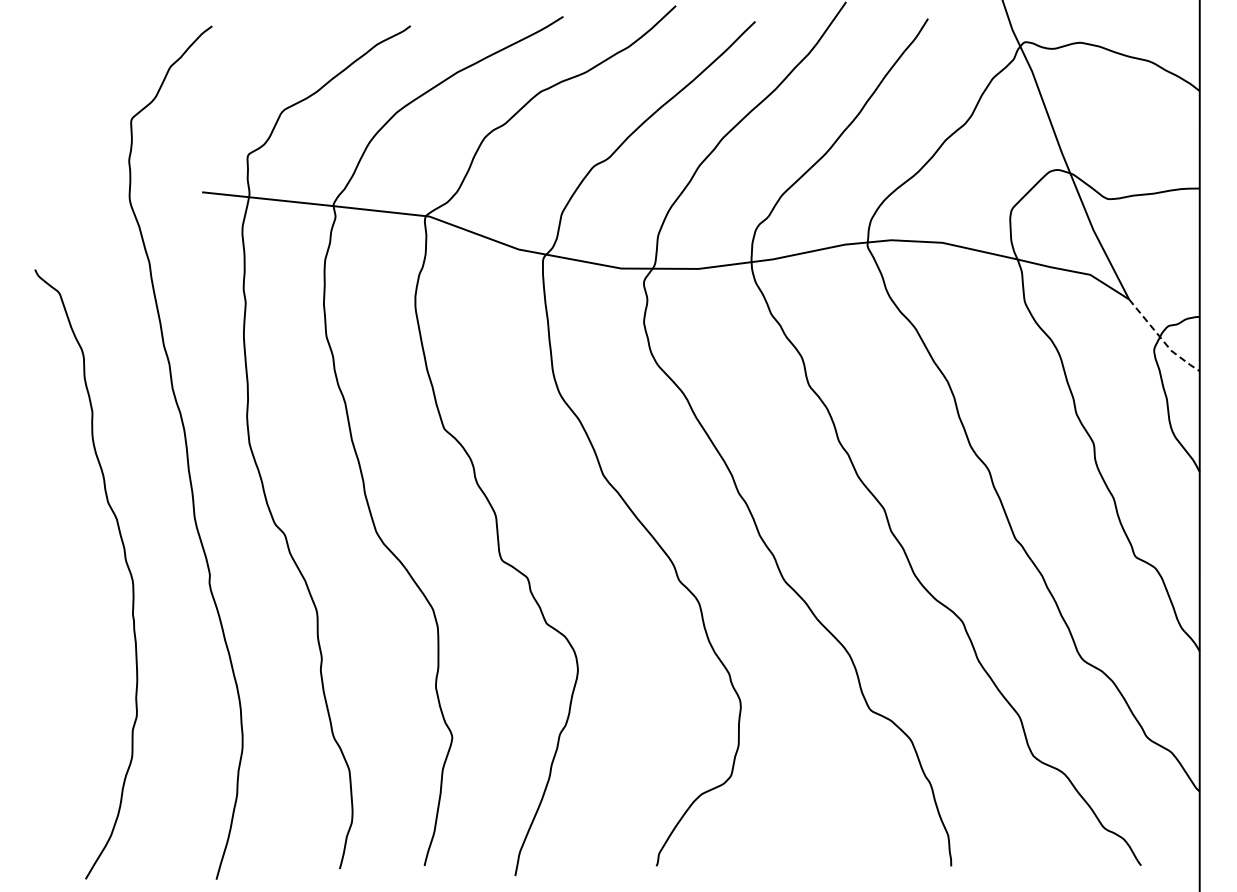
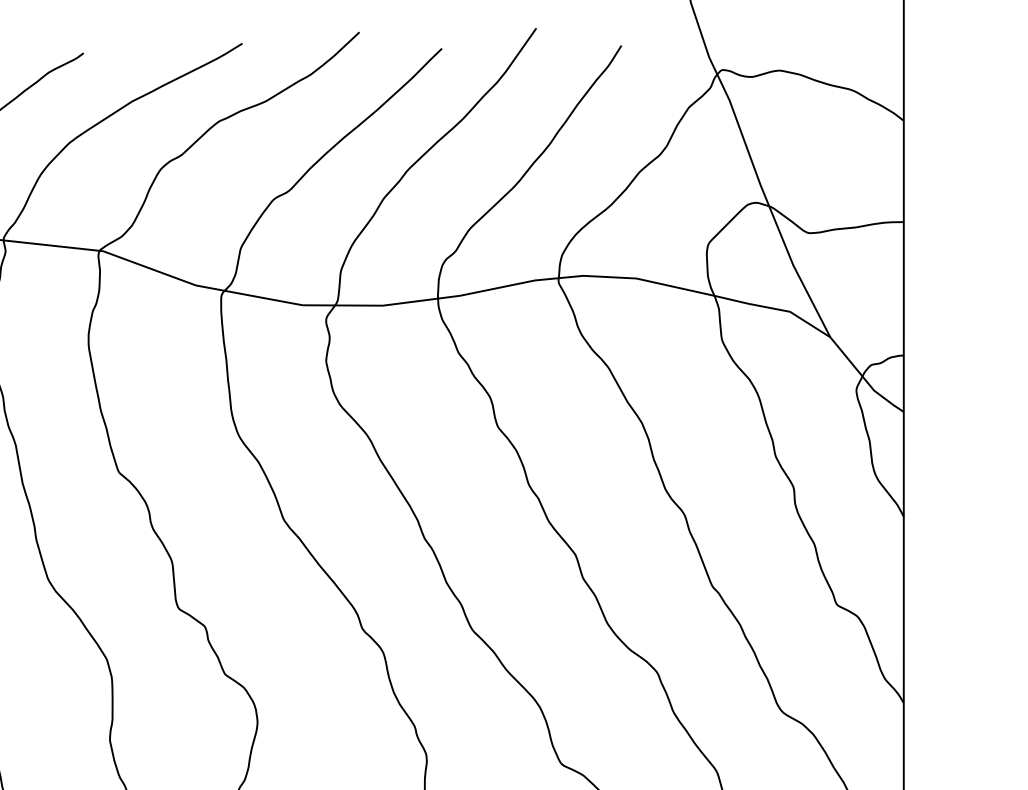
line: (1162, 339) -> (865, 379), dashed -> solid

